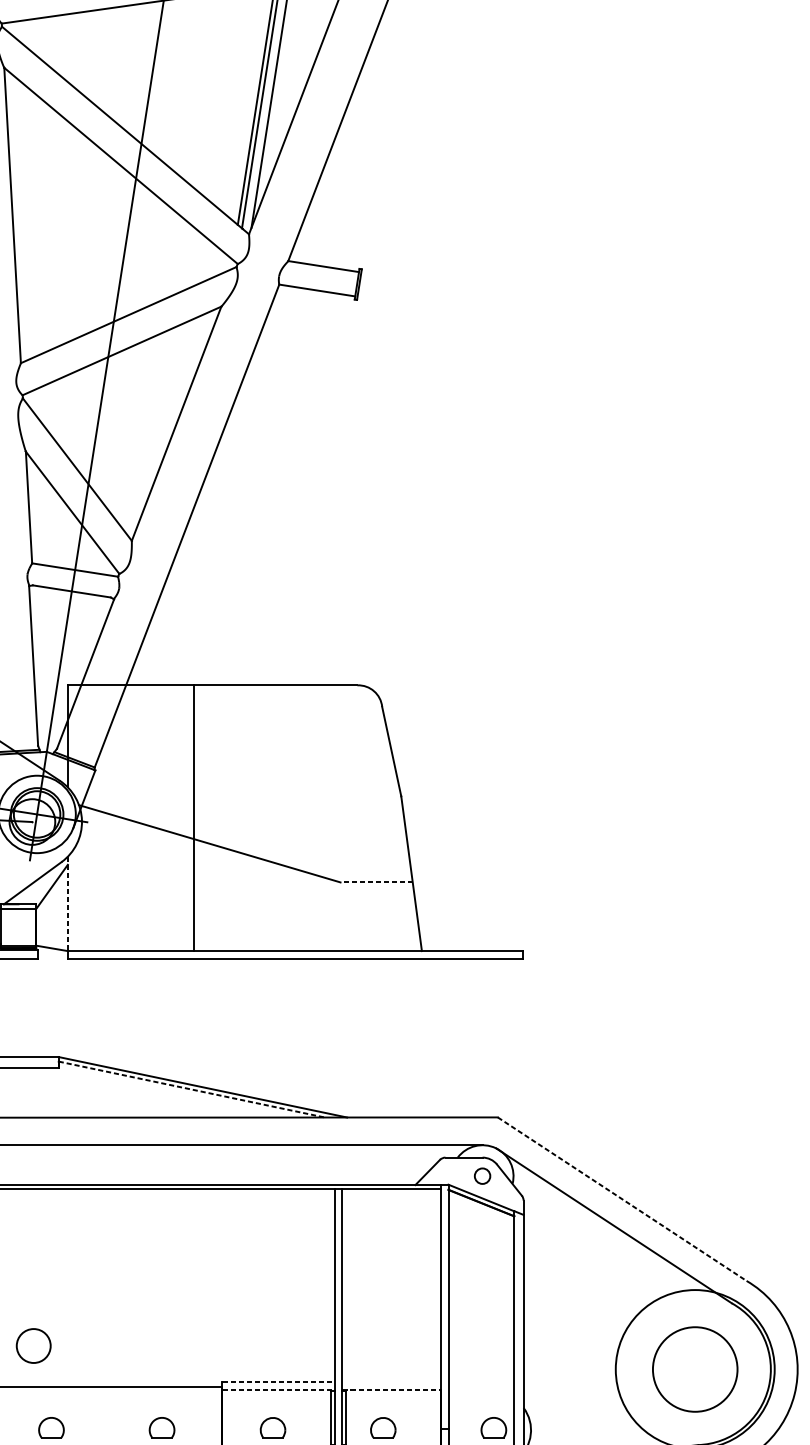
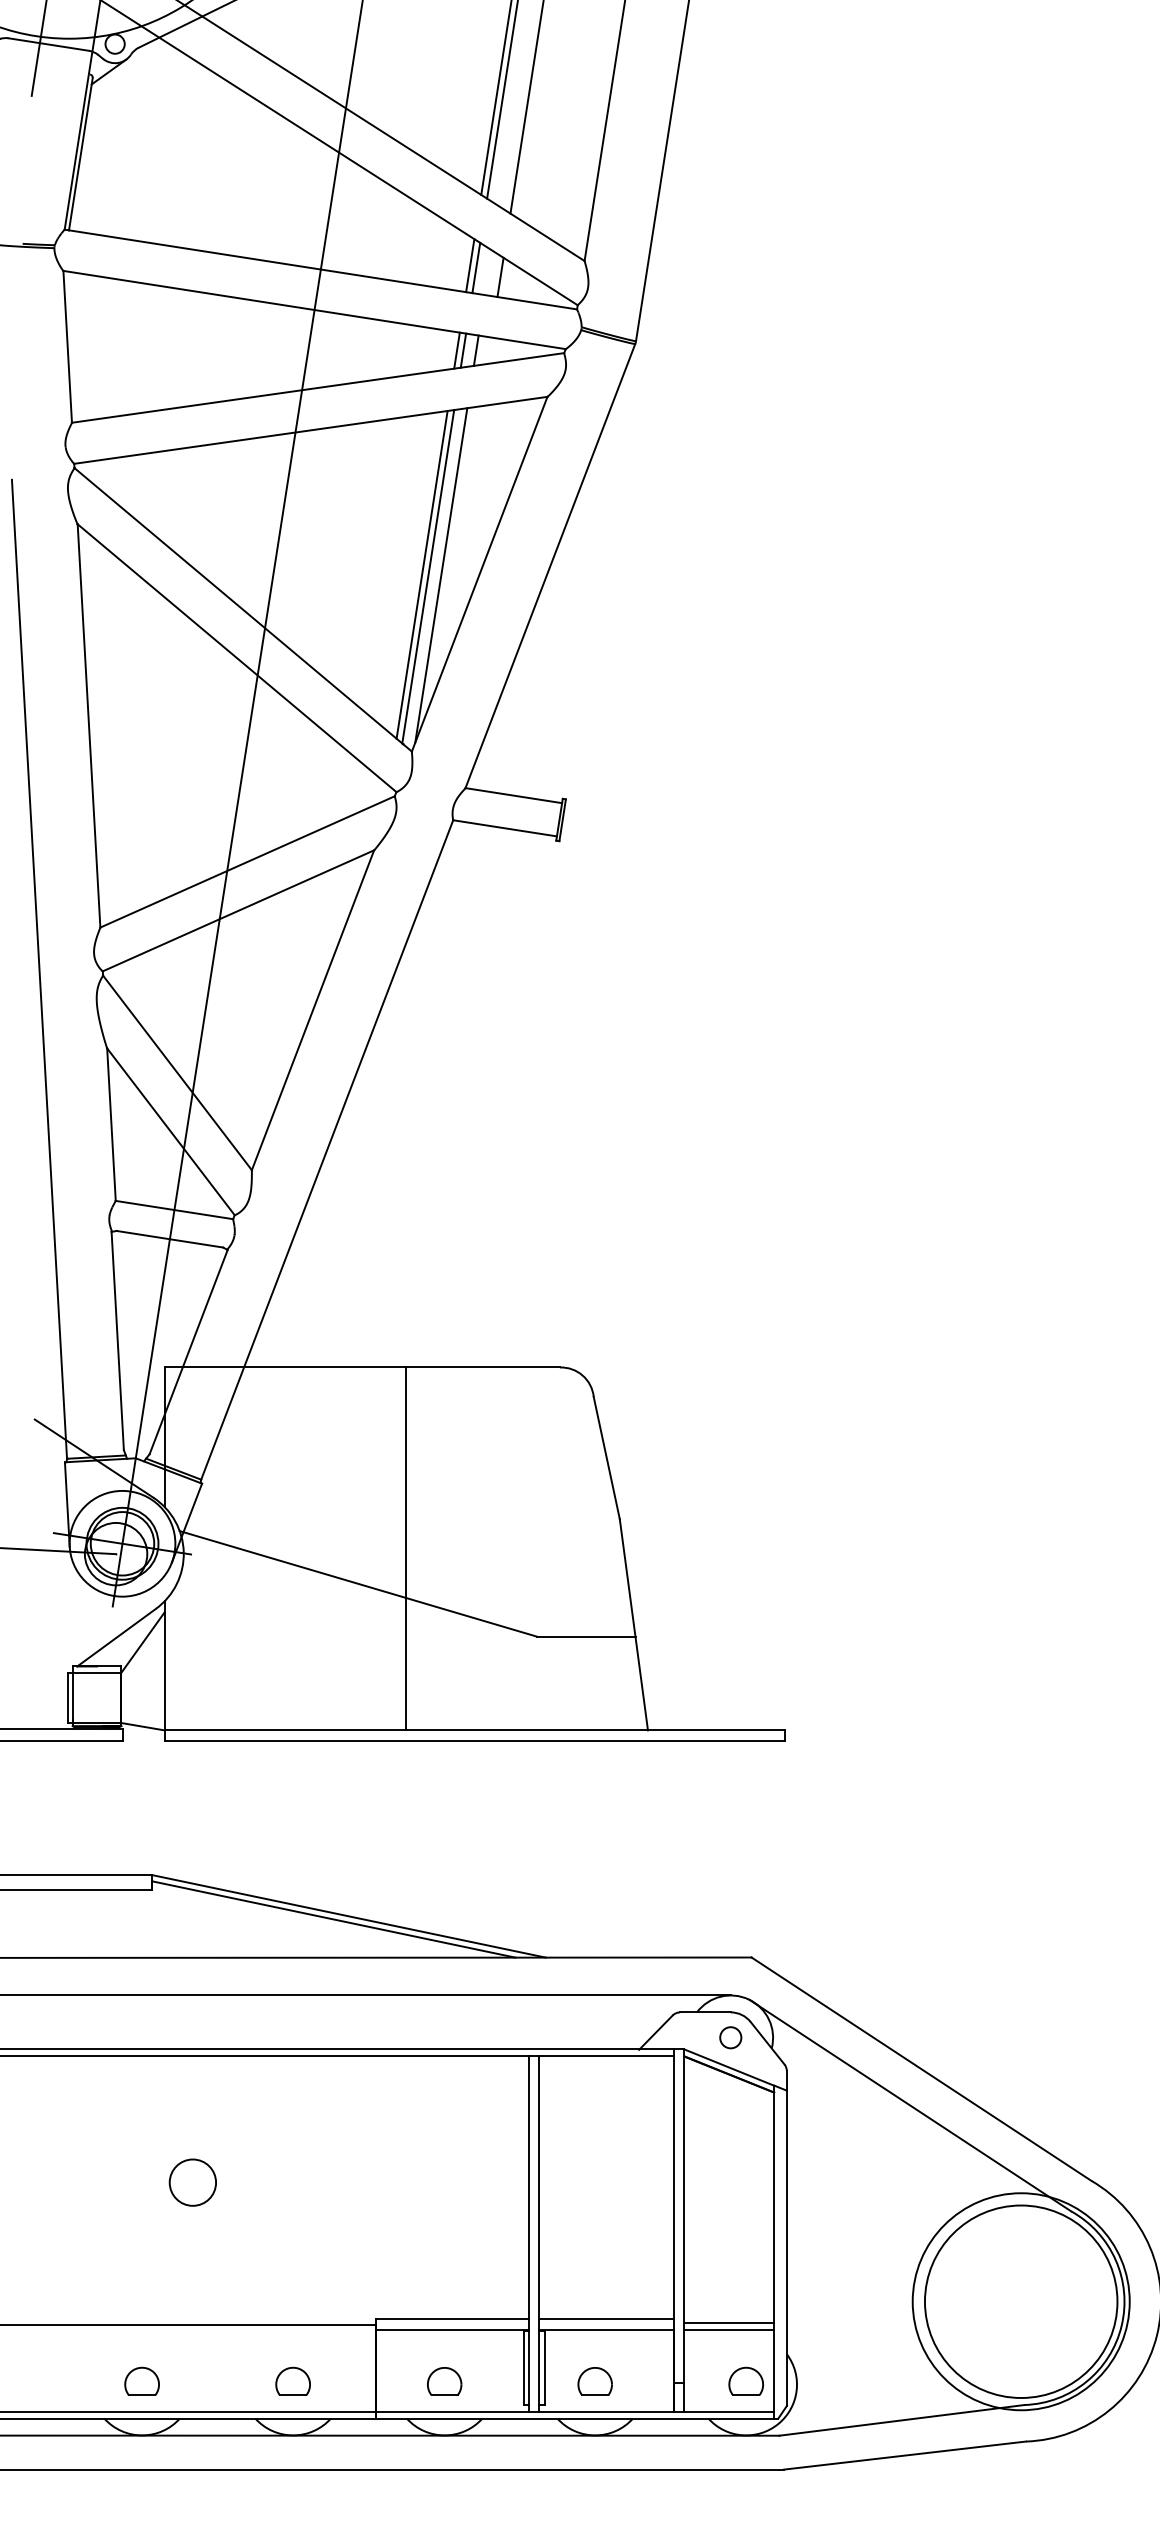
line: (193, 817) -> (406, 1548), moved
line: (376, 882) -> (586, 1636), dashed -> solid
line: (67, 904) -> (164, 1666), dashed -> solid
line: (191, 1089) -> (333, 1919), dashed -> solid
line: (622, 1199) -> (921, 2069), dashed -> solid
circle: (33, 1345) -> (192, 2182), moved
circle: (694, 1369) -> (1020, 2301), size x1.67
line: (278, 1382) -> (452, 2319), dashed -> solid
line: (391, 1382) -> (606, 2319), added
line: (481, 1385) -> (729, 2323), added
line: (278, 1389) -> (452, 2329), dashed -> solid
line: (392, 1389) -> (607, 2329), dashed -> solid
line: (481, 1389) -> (729, 2329), added

